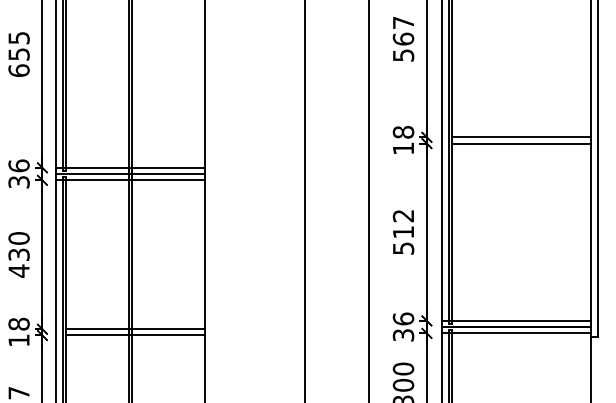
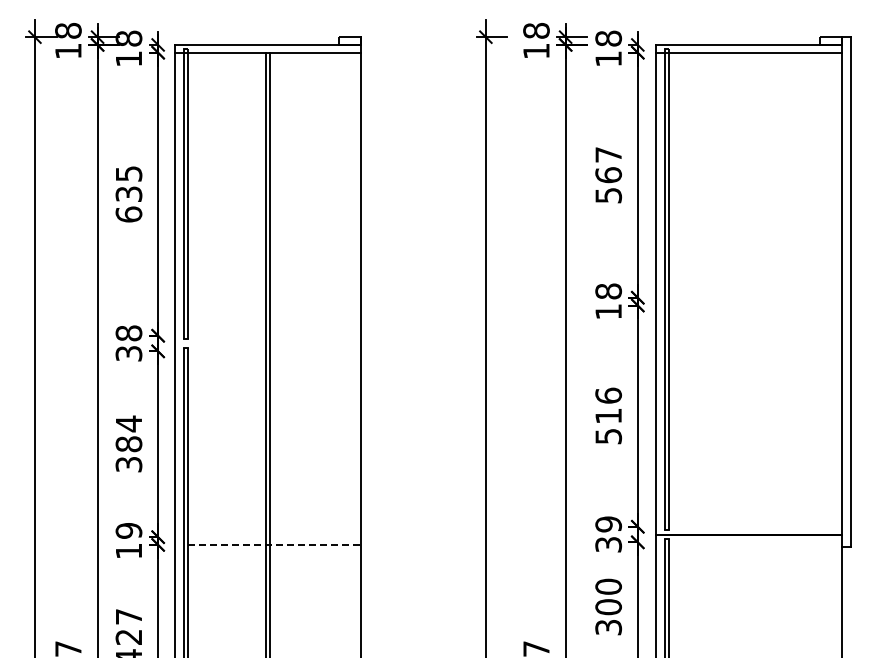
text: (18, 53) -> (128, 193), 655 -> 635
line: (521, 137) -> (755, 297), removed
line: (521, 143) -> (755, 305), removed
text: (18, 166) -> (128, 333), 36 -> 38
line: (130, 167) -> (268, 335), removed
line: (130, 174) -> (268, 343), removed
line: (130, 180) -> (268, 351), removed
text: (403, 215) -> (608, 395), 512 -> 516
text: (18, 254) -> (128, 444), 430 -> 384
text: (403, 319) -> (608, 524), 36 -> 39
line: (516, 320) -> (749, 526), removed
text: (18, 323) -> (128, 530), 18 -> 19
line: (135, 329) -> (274, 537), removed
line: (516, 333) -> (749, 542), removed
line: (135, 335) -> (274, 544), solid -> dashed

